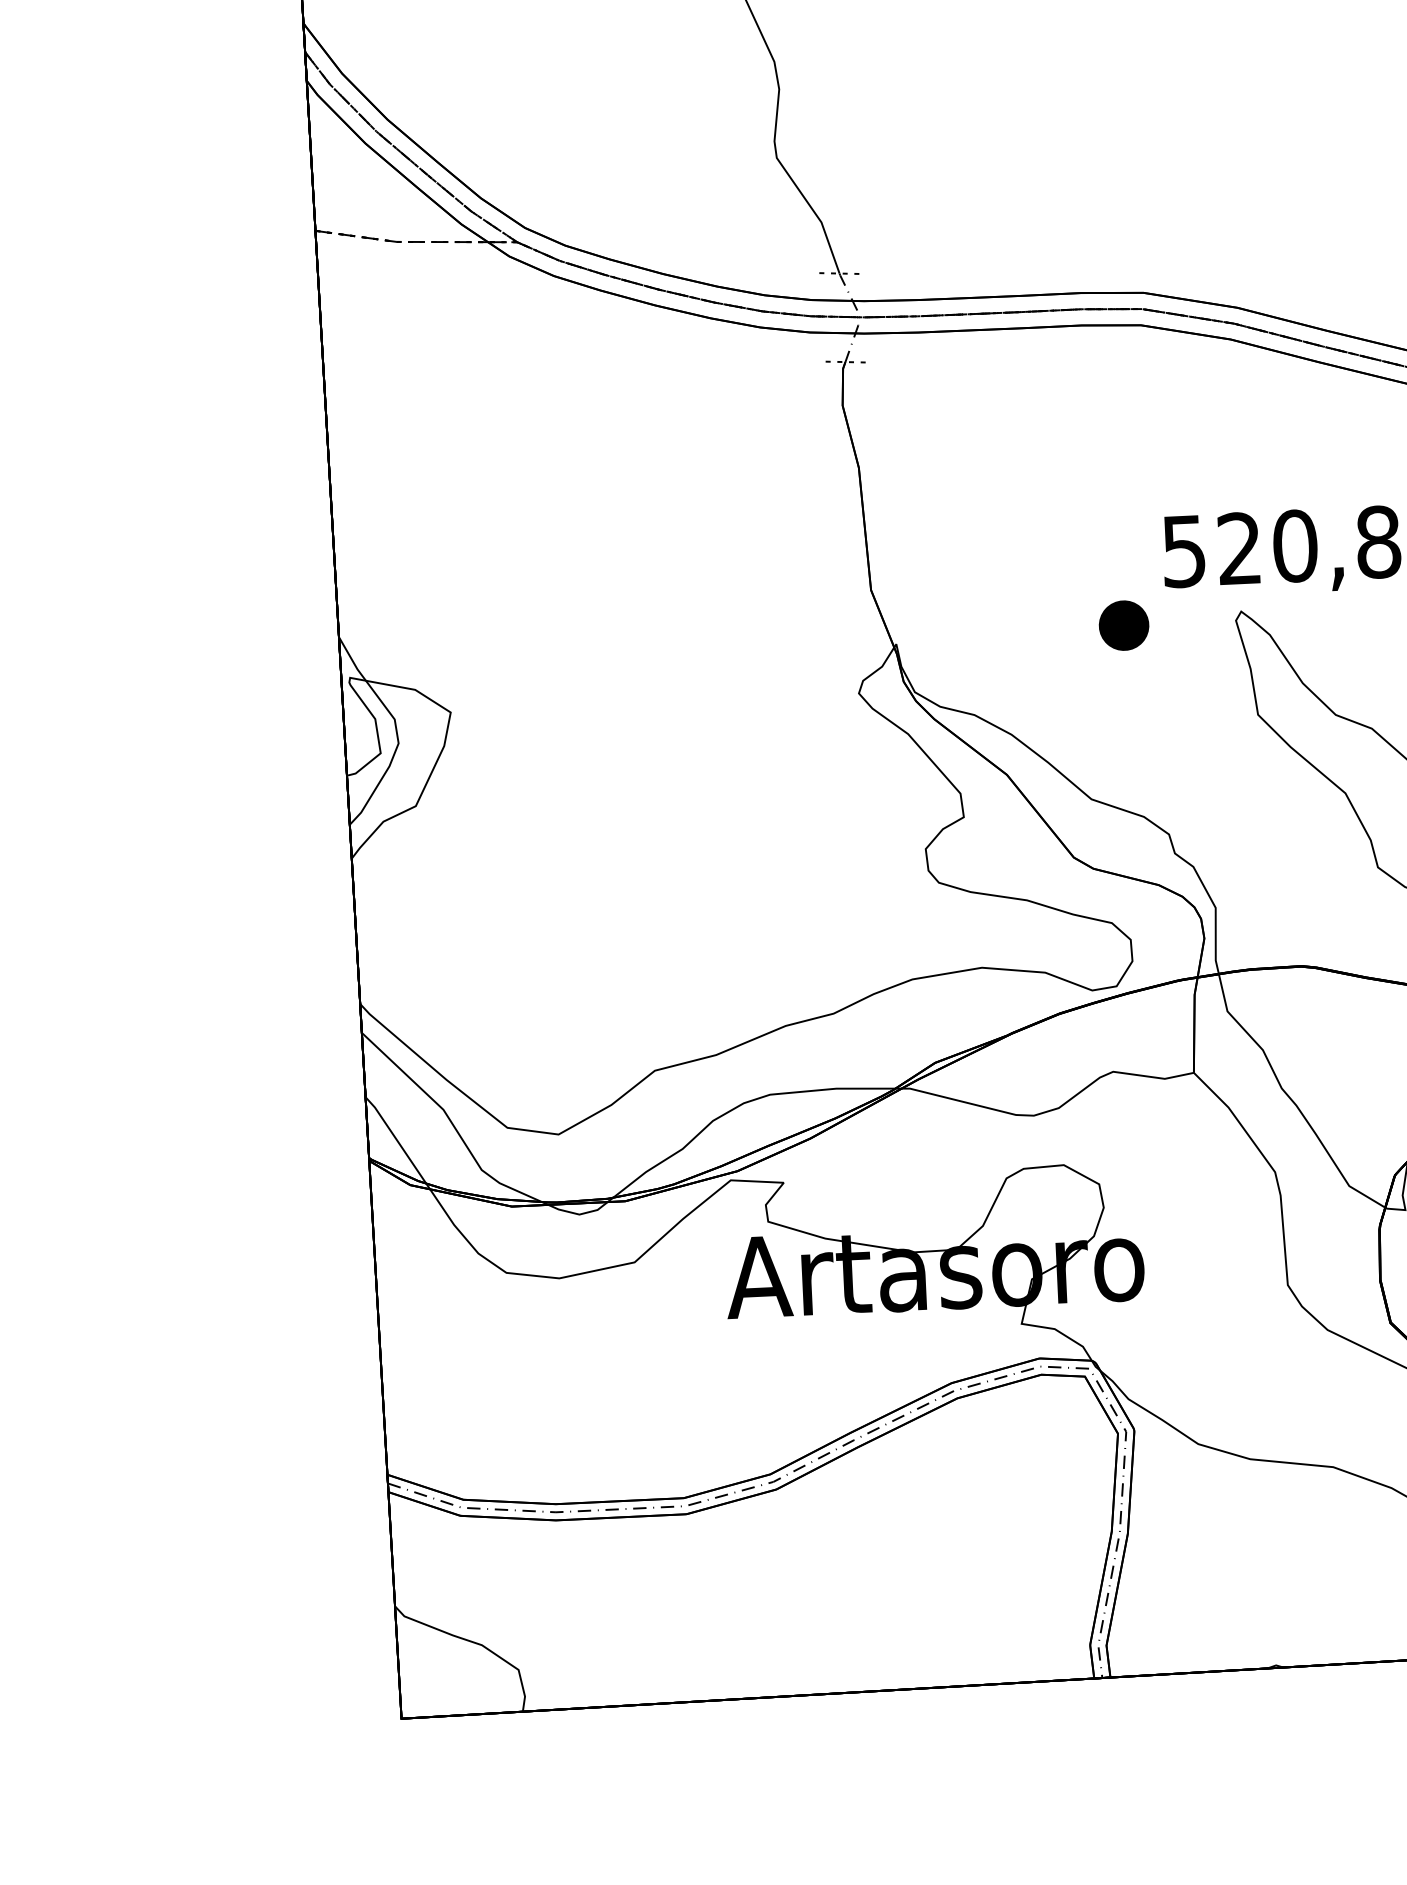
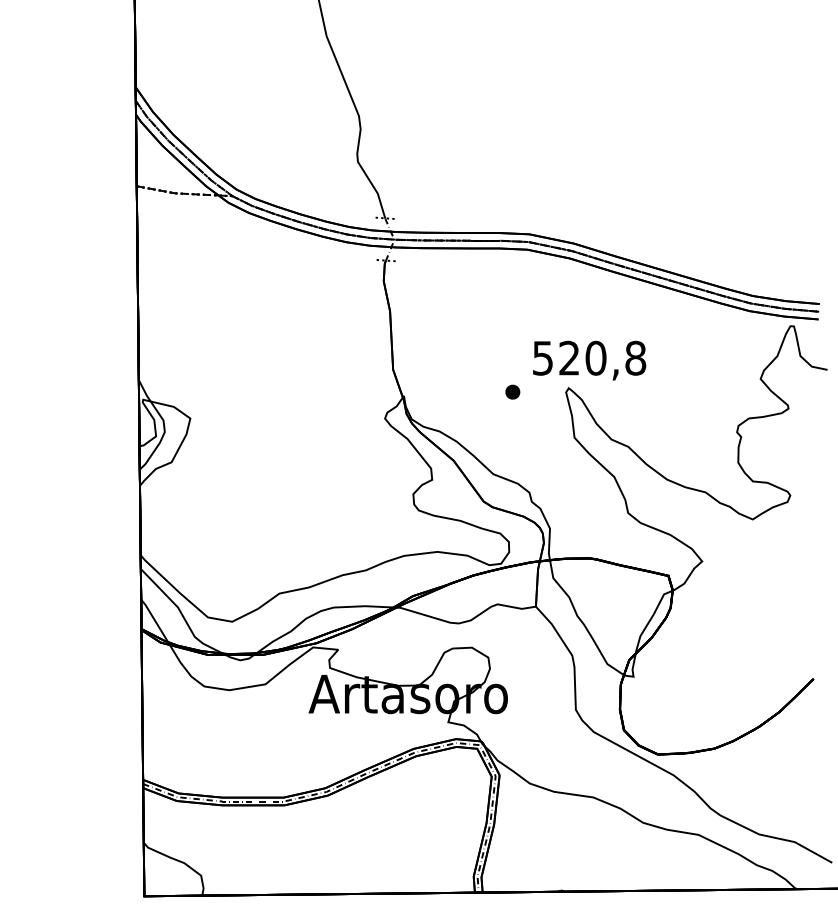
part: (1123, 624) -> (512, 391), size x0.62

